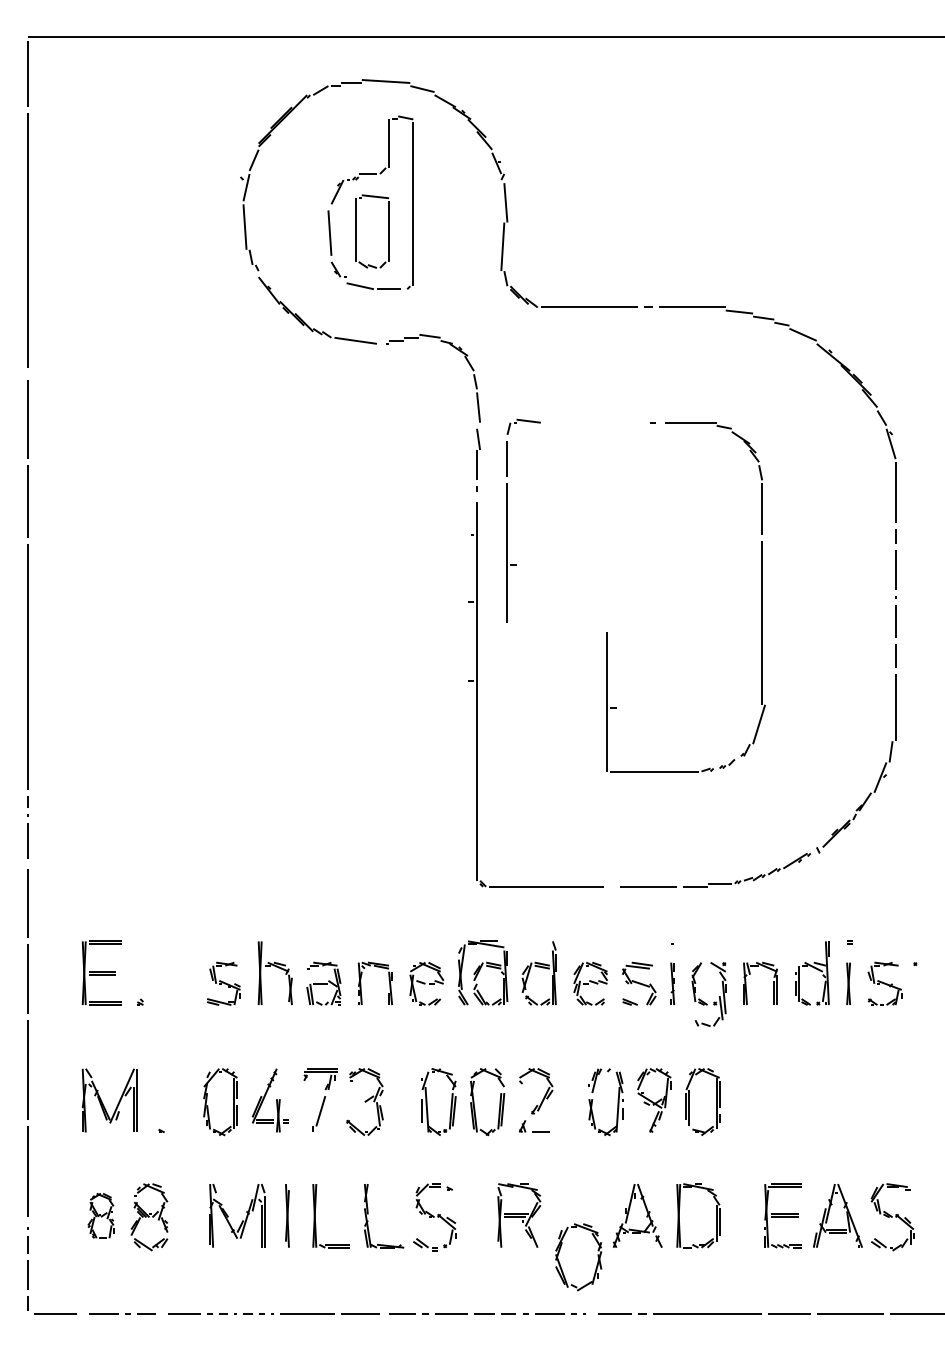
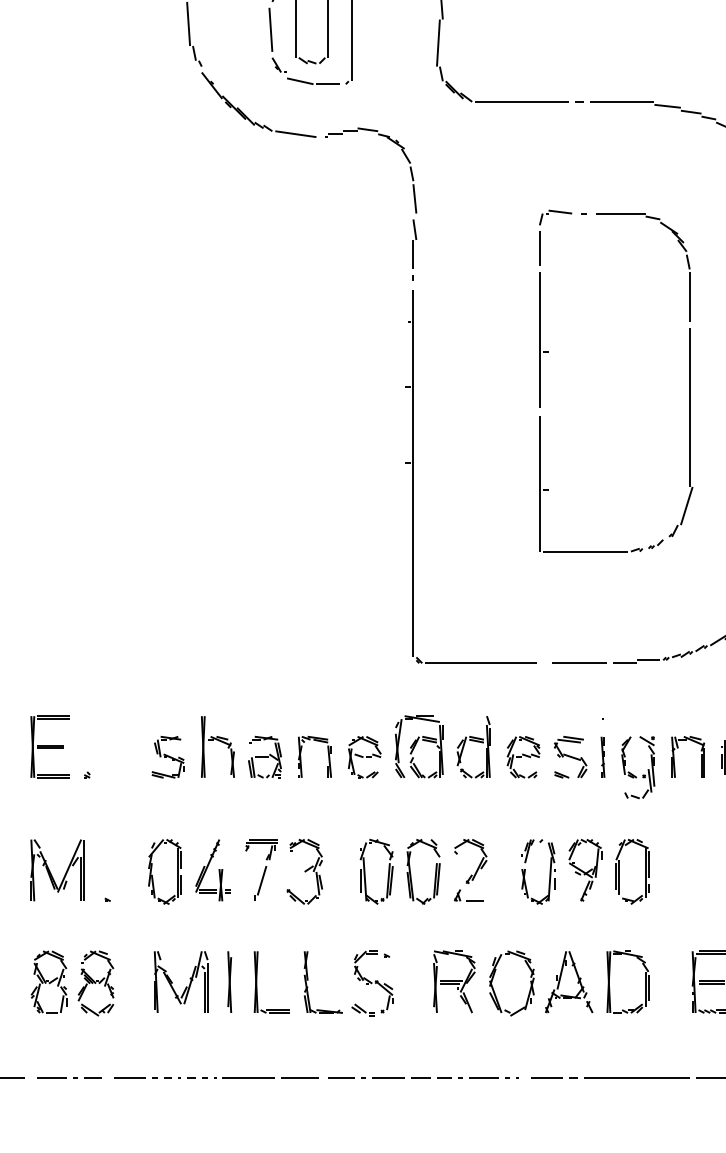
part: (507, 520) -> (539, 308), moved
part: (100, 1215) -> (48, 981), size x1.43
part: (560, 1263) -> (494, 989), moved

